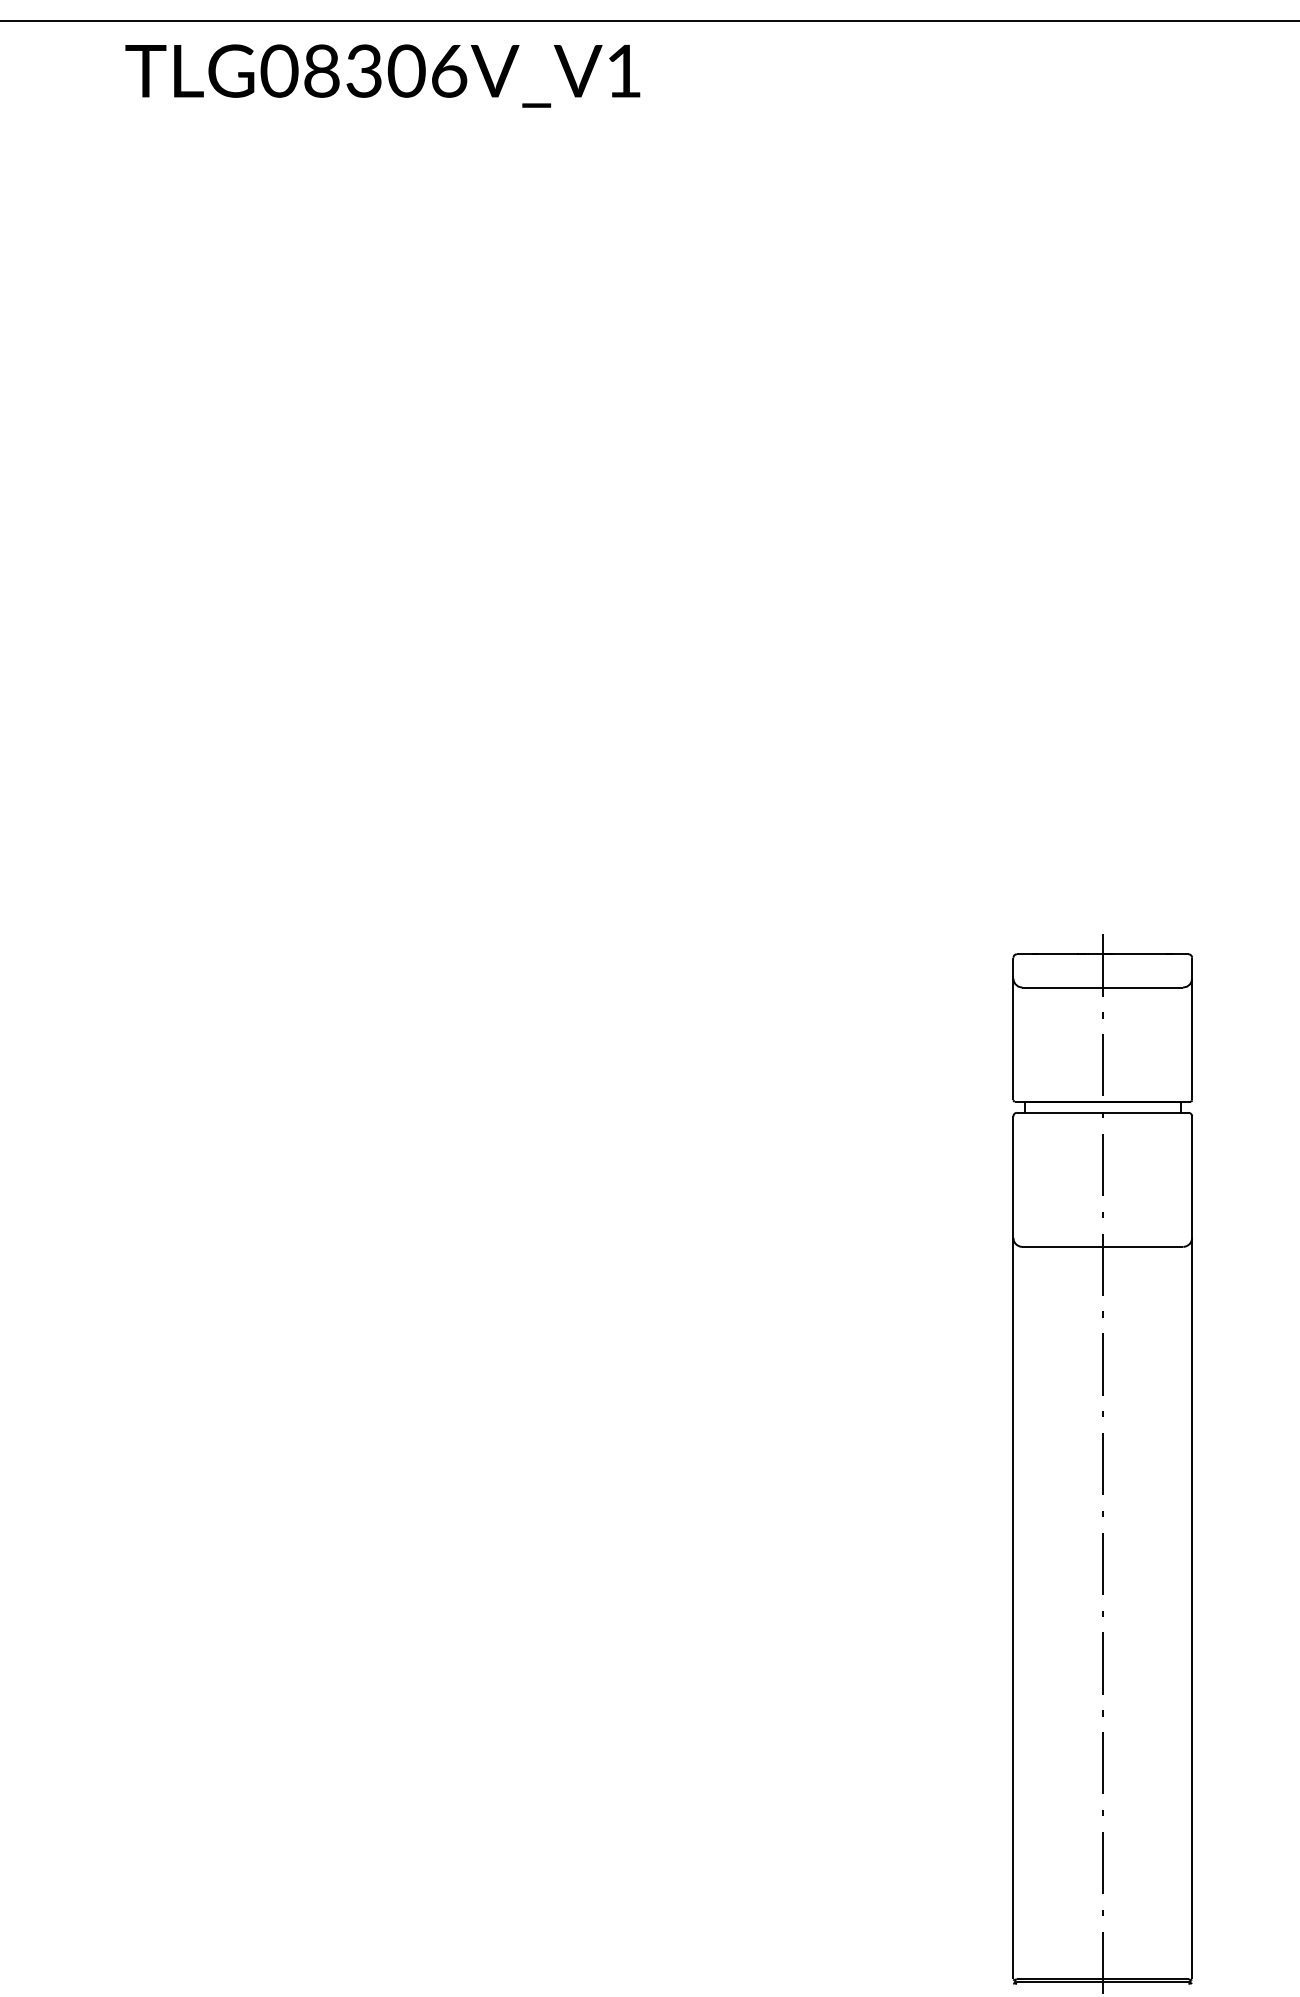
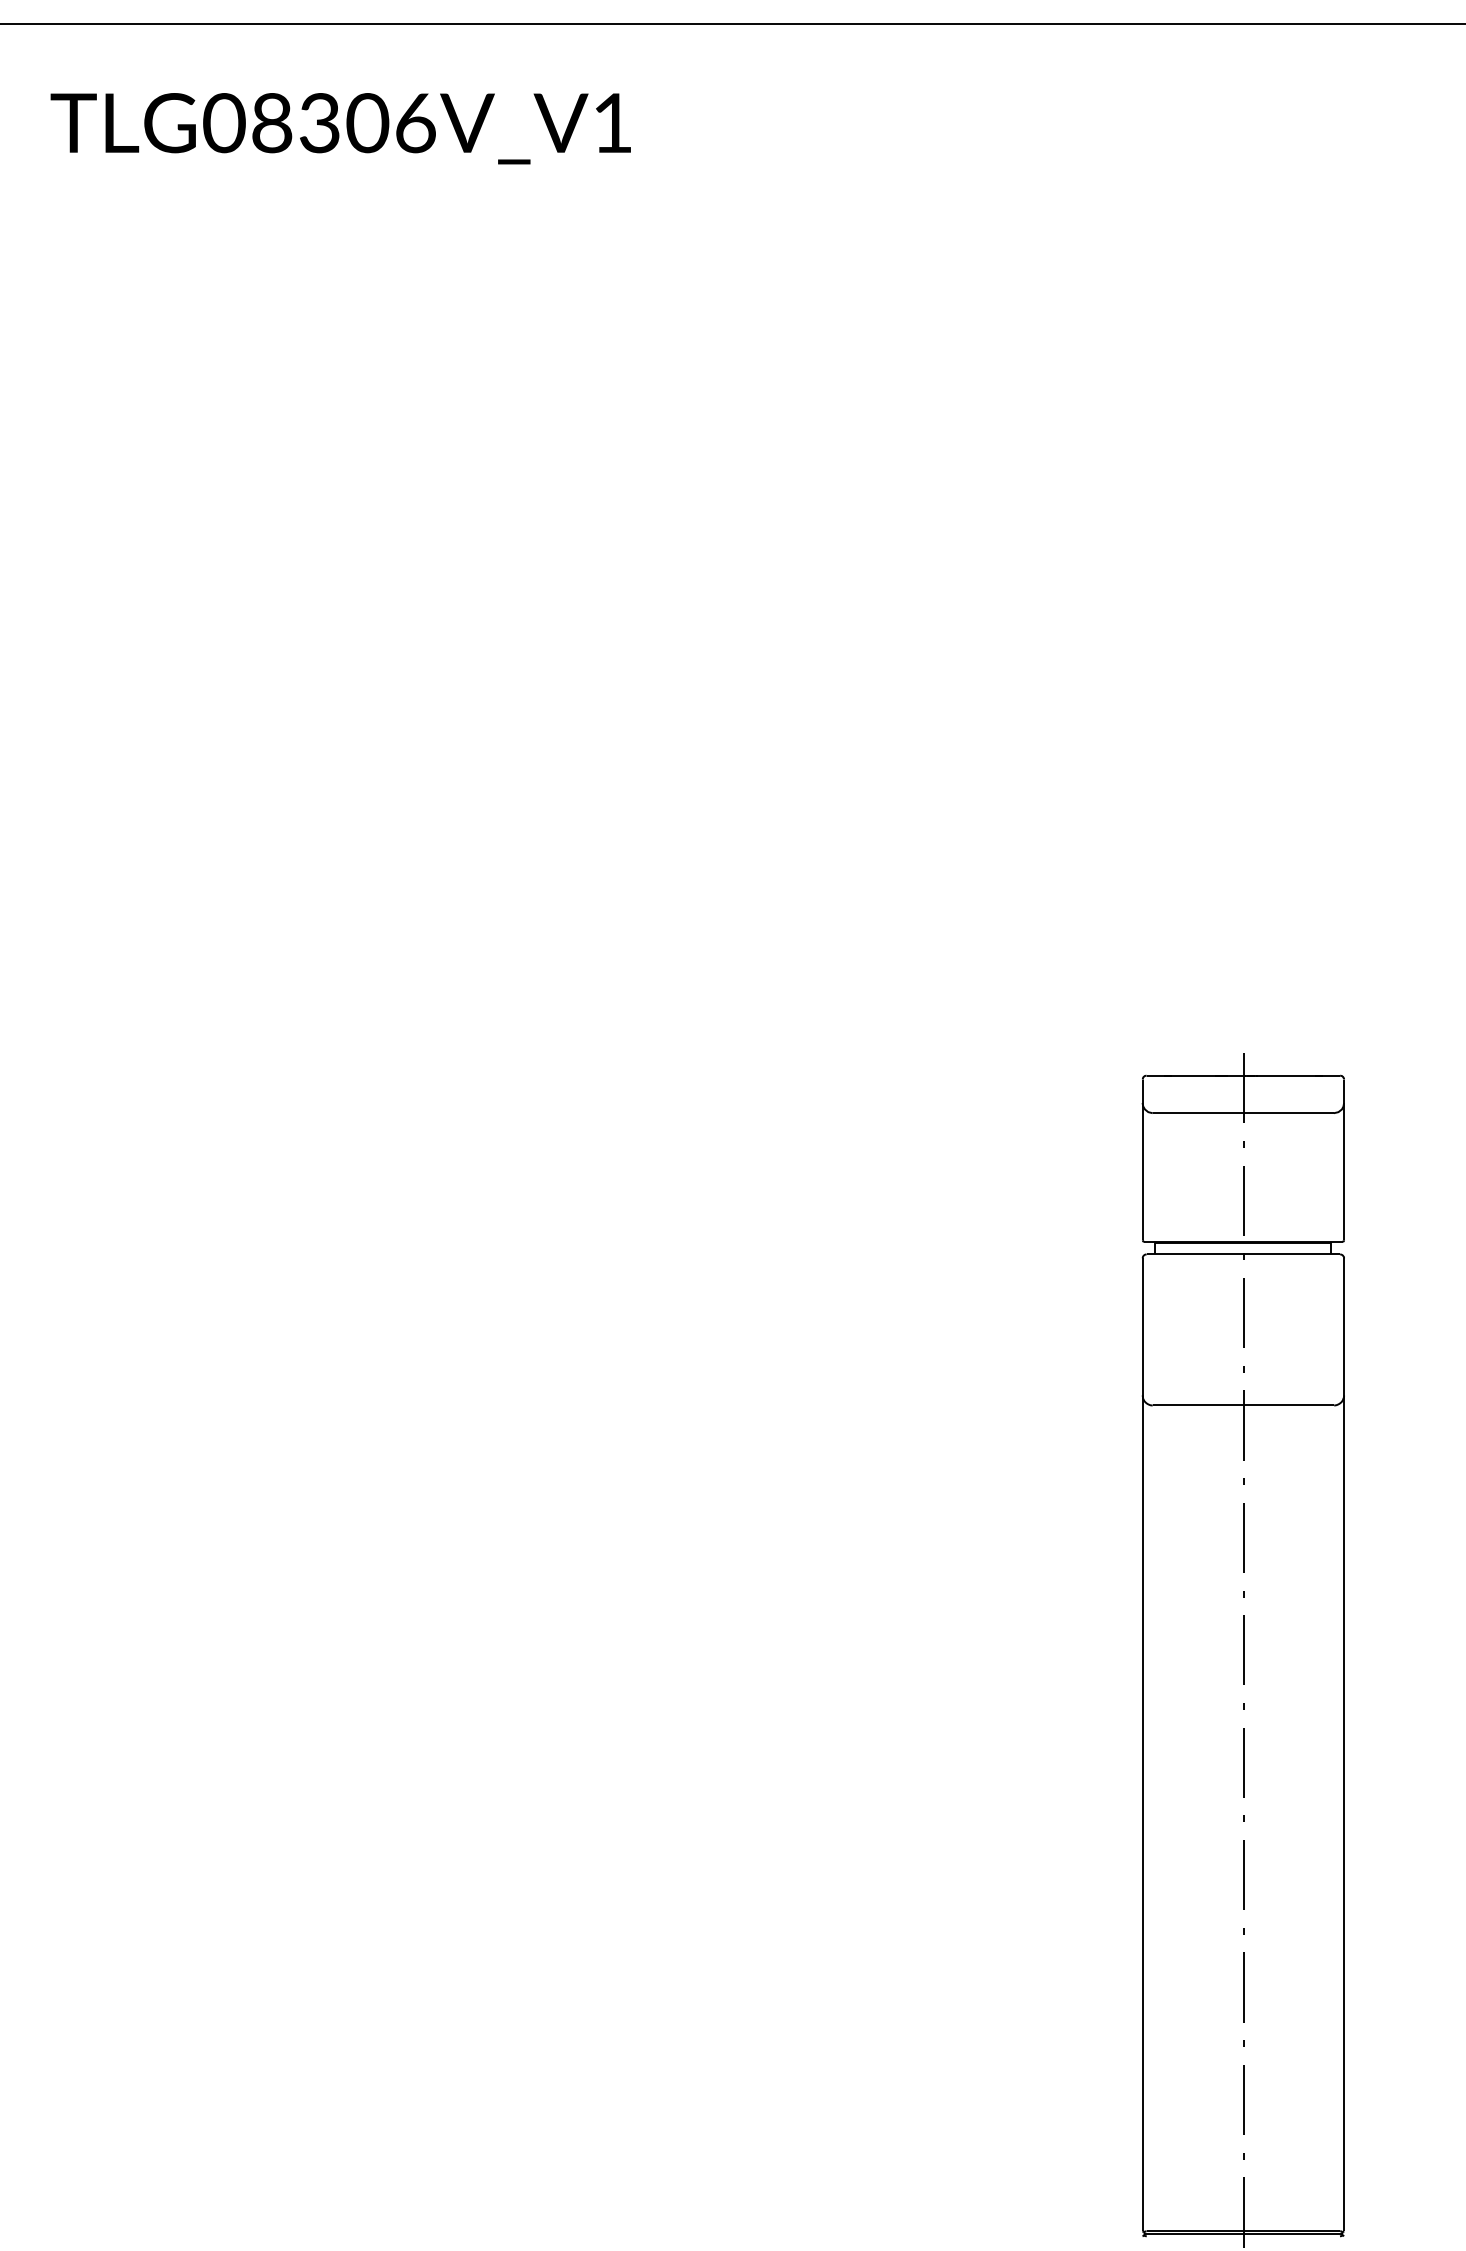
text: (382, 75) -> (340, 128), moved

